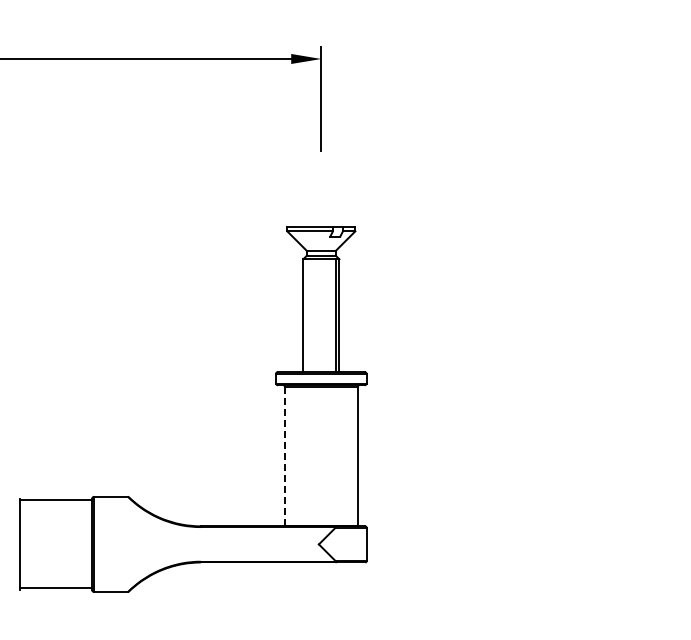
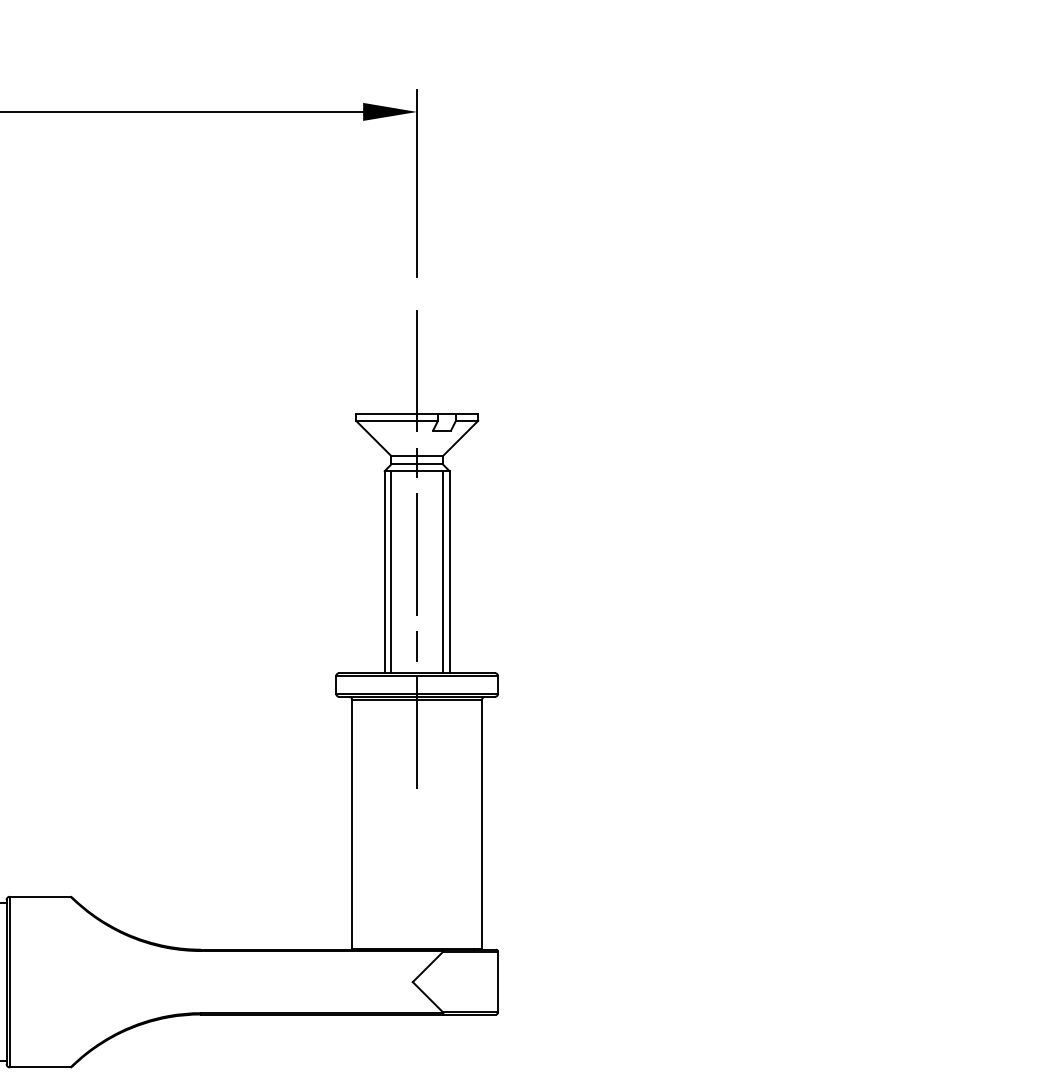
line: (321, 302) -> (417, 548), added
line: (306, 315) -> (390, 571), added
line: (285, 455) -> (352, 822), dashed -> solid

